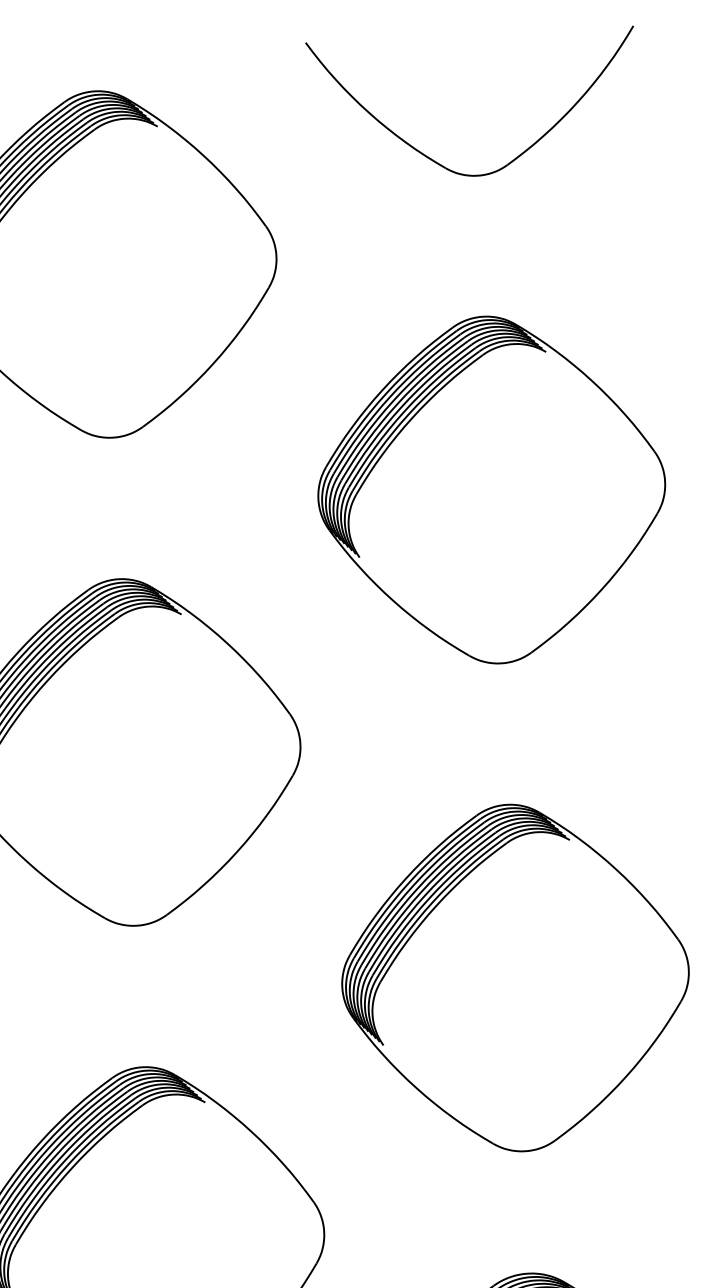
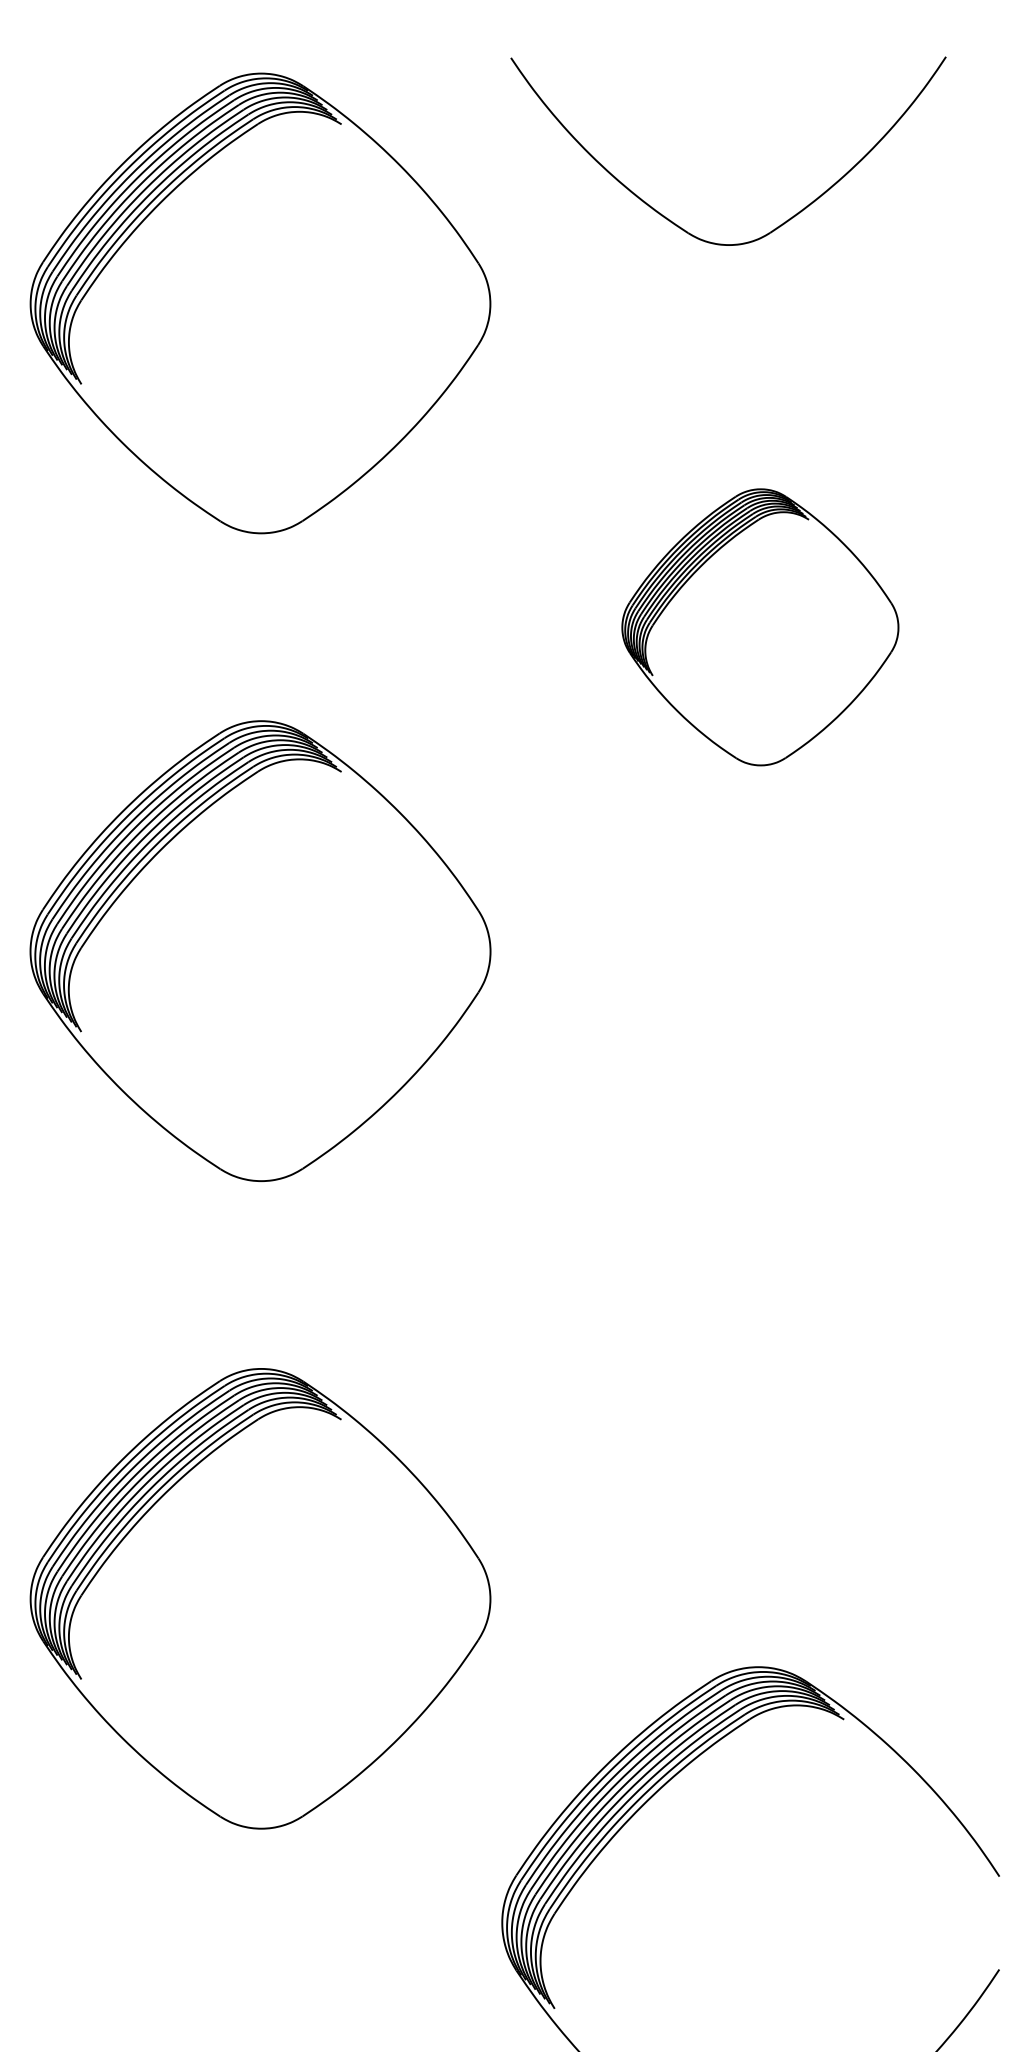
part: (437, 162) -> (677, 224), moved
part: (491, 490) -> (760, 627), size x0.6
part: (515, 977) -> (760, 1274), removed

